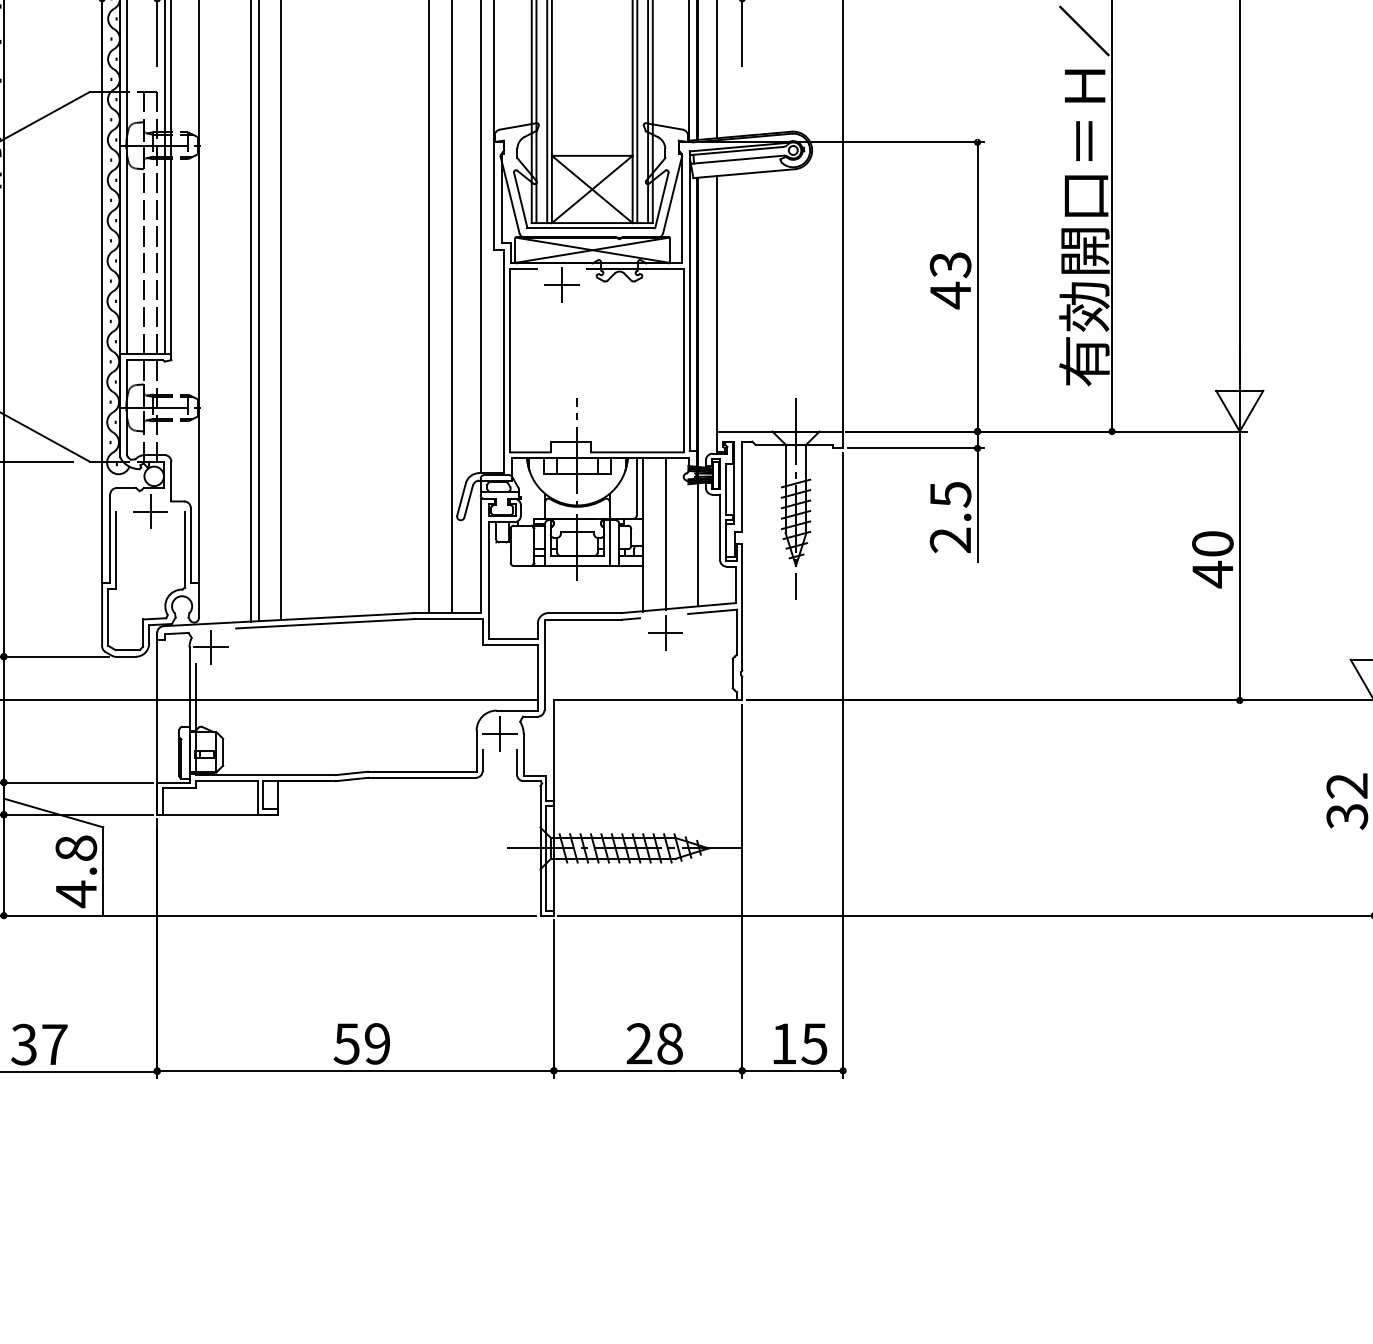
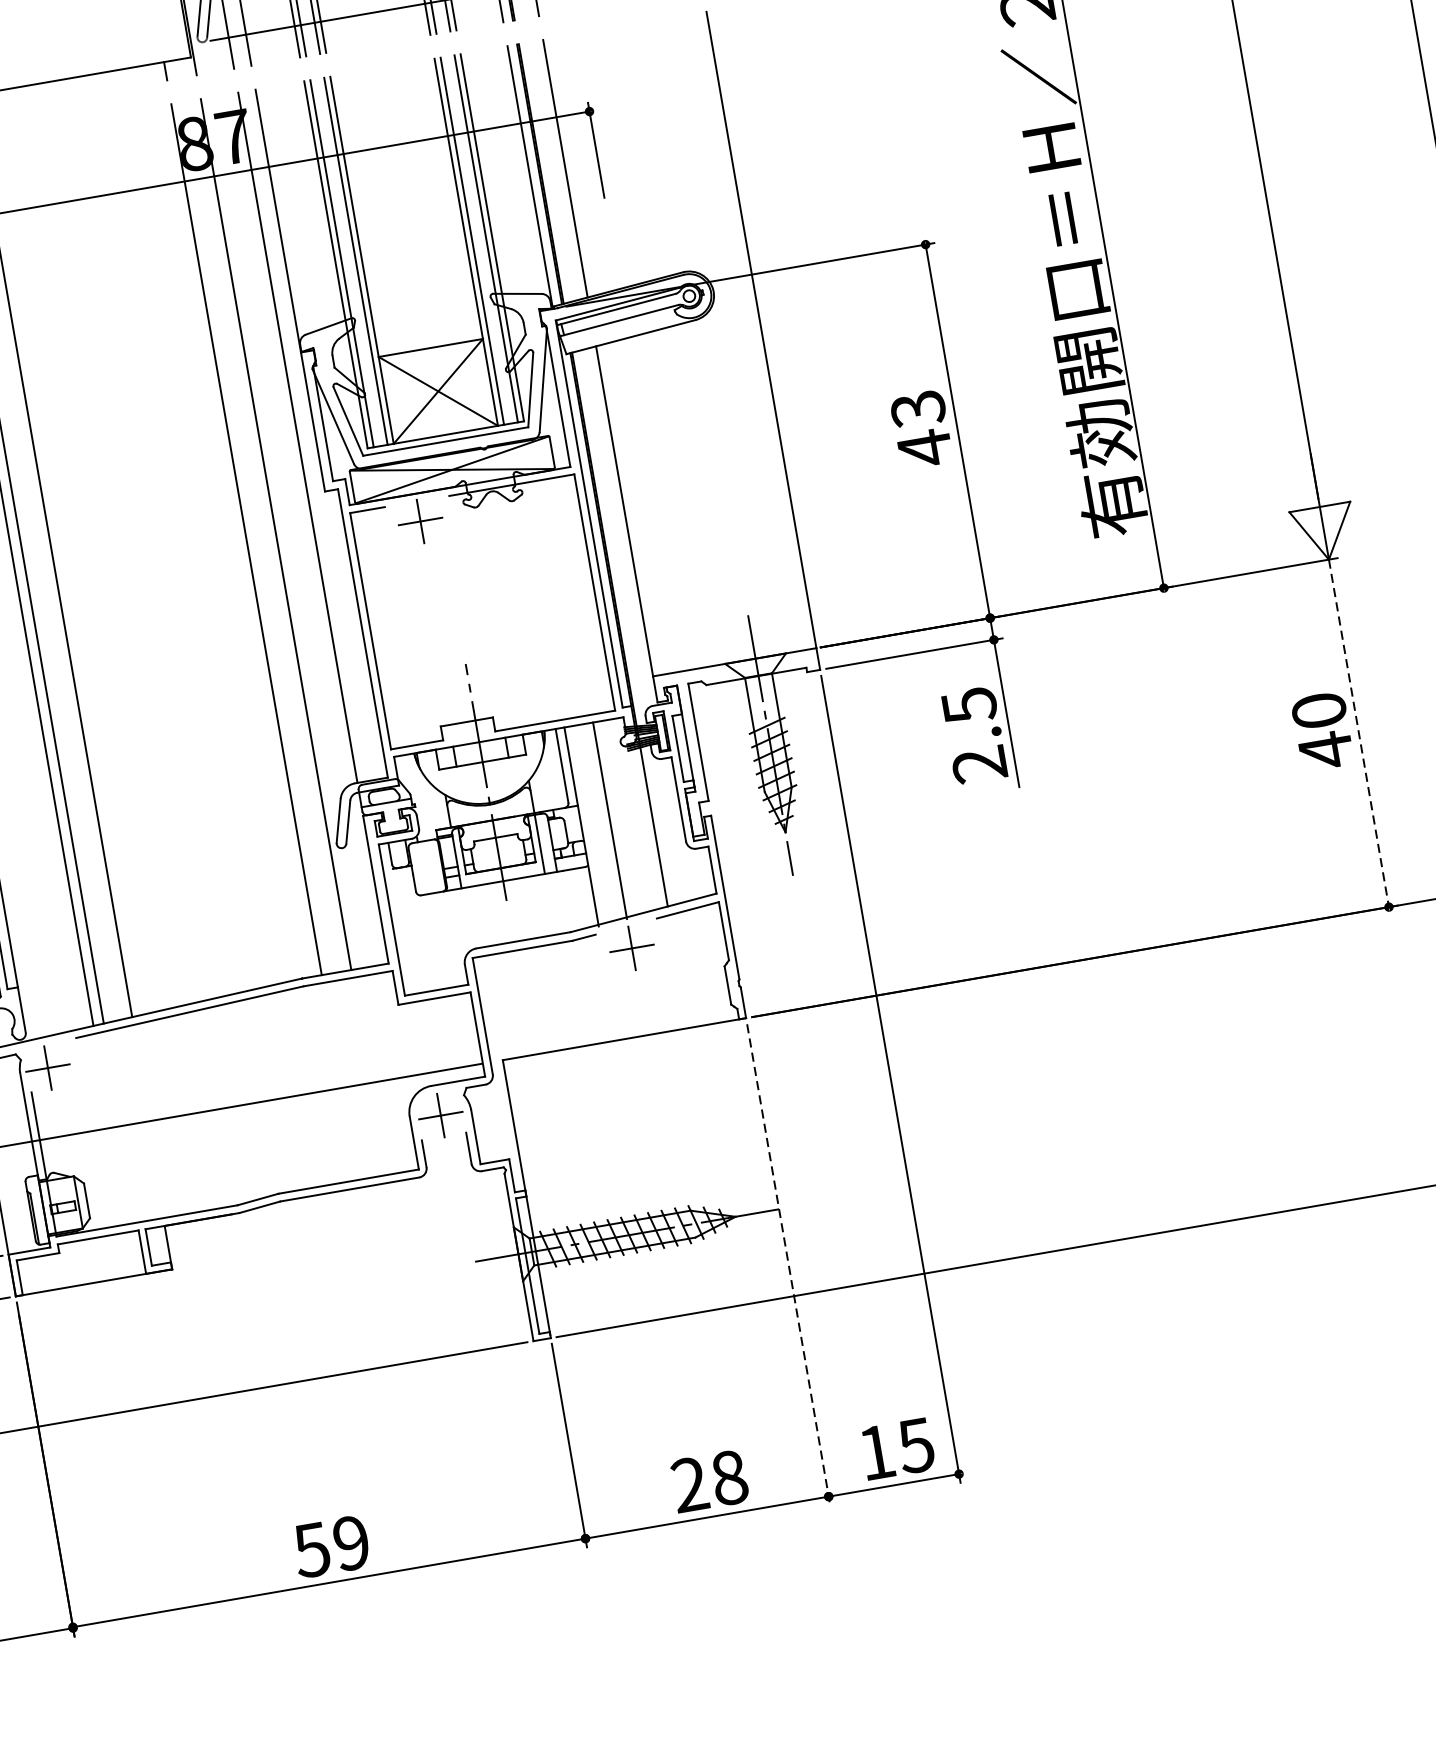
line: (1239, 566) -> (1358, 734), solid -> dashed
line: (742, 891) -> (789, 1264), solid -> dashed

